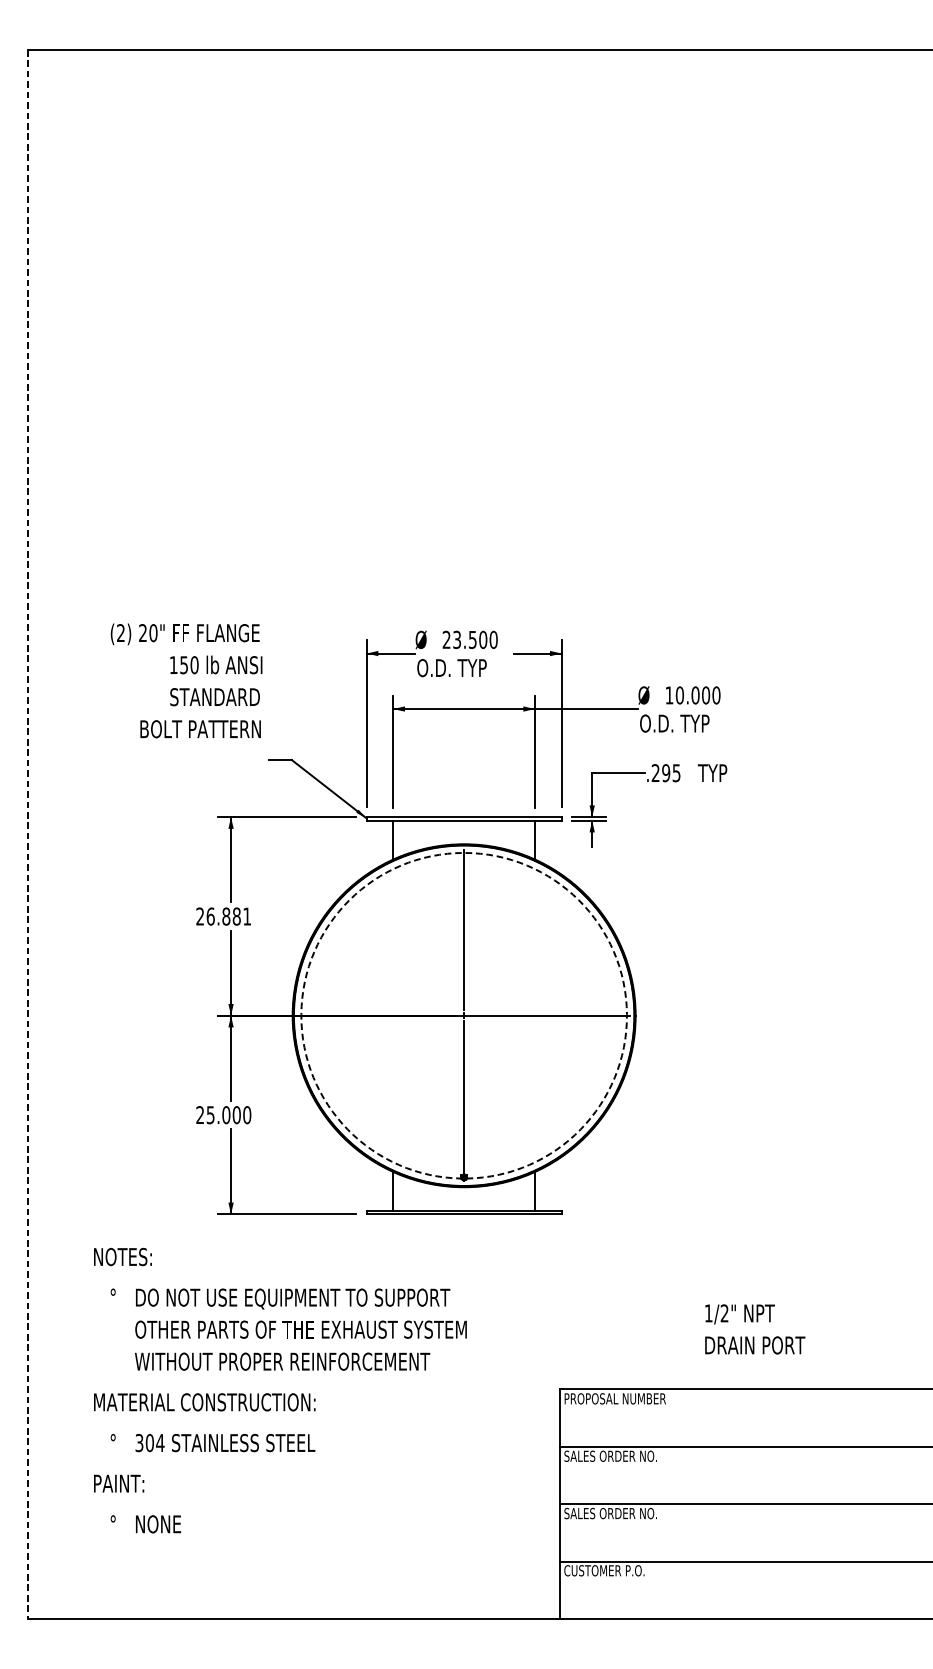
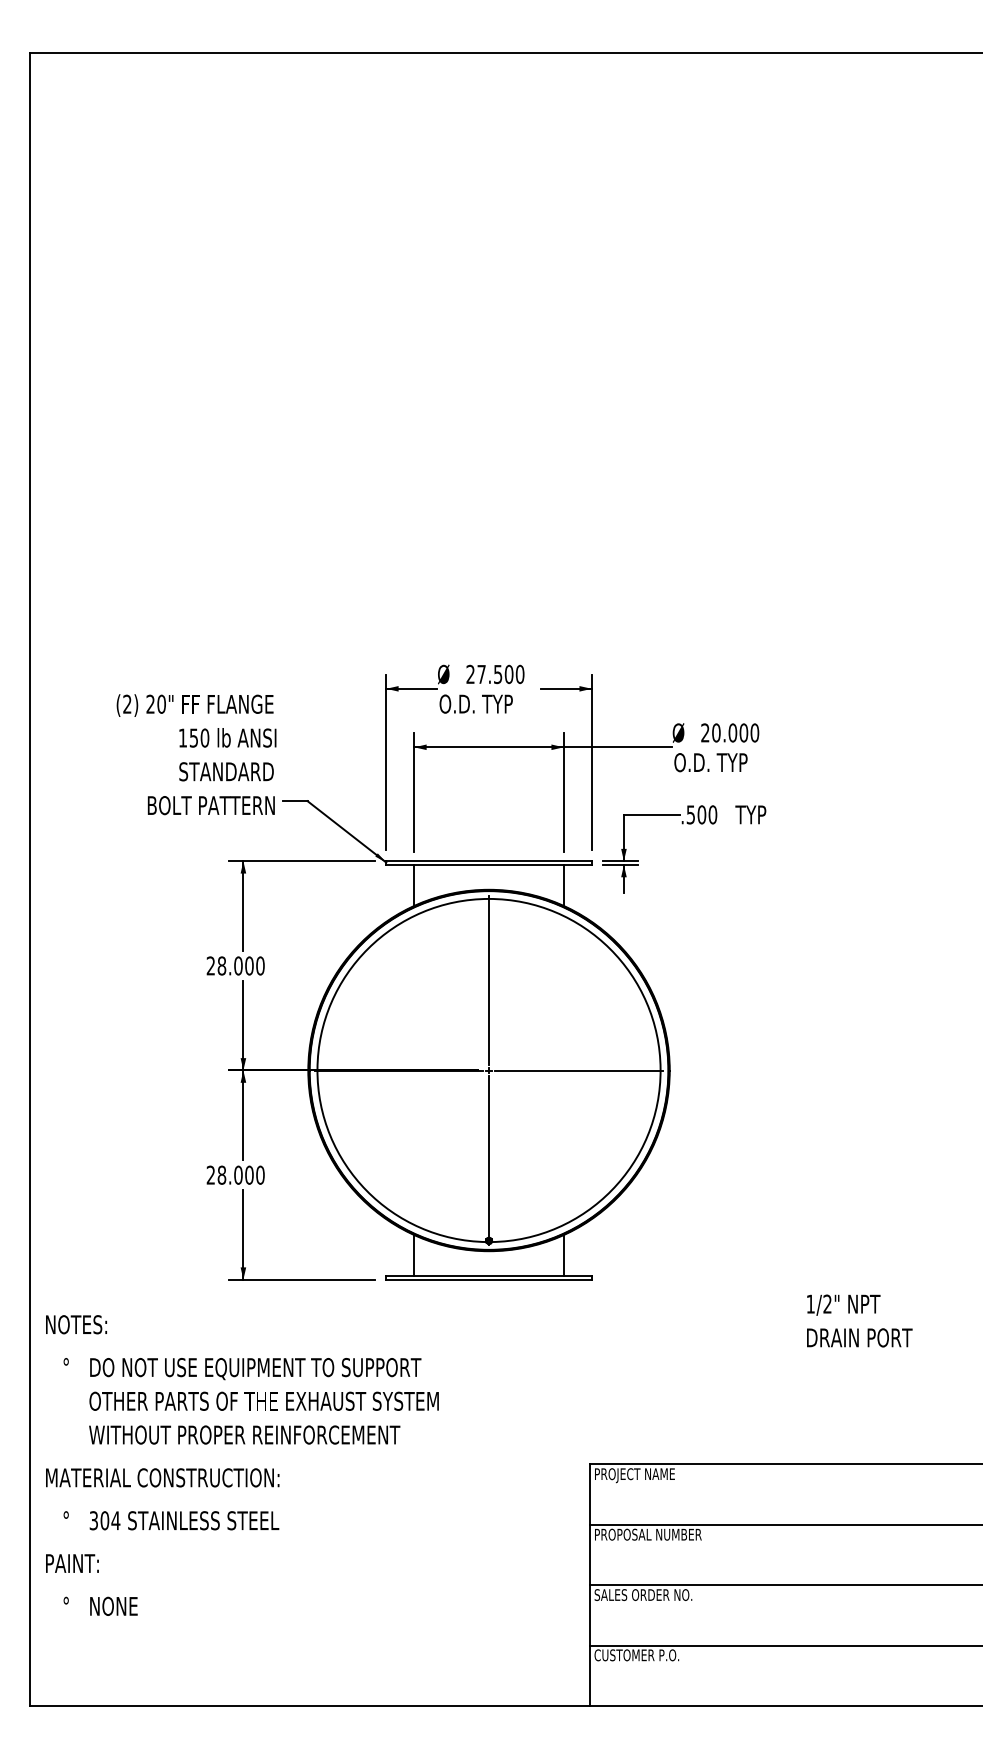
text: (457, 639) -> (481, 674), 23.500 -> 27.500
text: (186, 680) -> (196, 754), moved
text: (669, 694) -> (705, 732), 10.000 -> 20.000
text: (665, 772) -> (701, 814), .295 -> .500
line: (28, 834) -> (29, 879), dashed -> solid
arc: (464, 852) -> (489, 898), dashed -> solid
text: (228, 916) -> (240, 965), 26.881 -> 28.000
text: (210, 1114) -> (221, 1174), 25.000 -> 28.000
text: (754, 1328) -> (859, 1320), moved
text: (280, 1390) -> (242, 1465), moved
text: (624, 1400) -> (658, 1475), PROPOSAL NUMBER -> PROJECT NAME
text: (614, 1456) -> (647, 1534), SALES ORDER NO. -> PROPOSAL NUMBER

